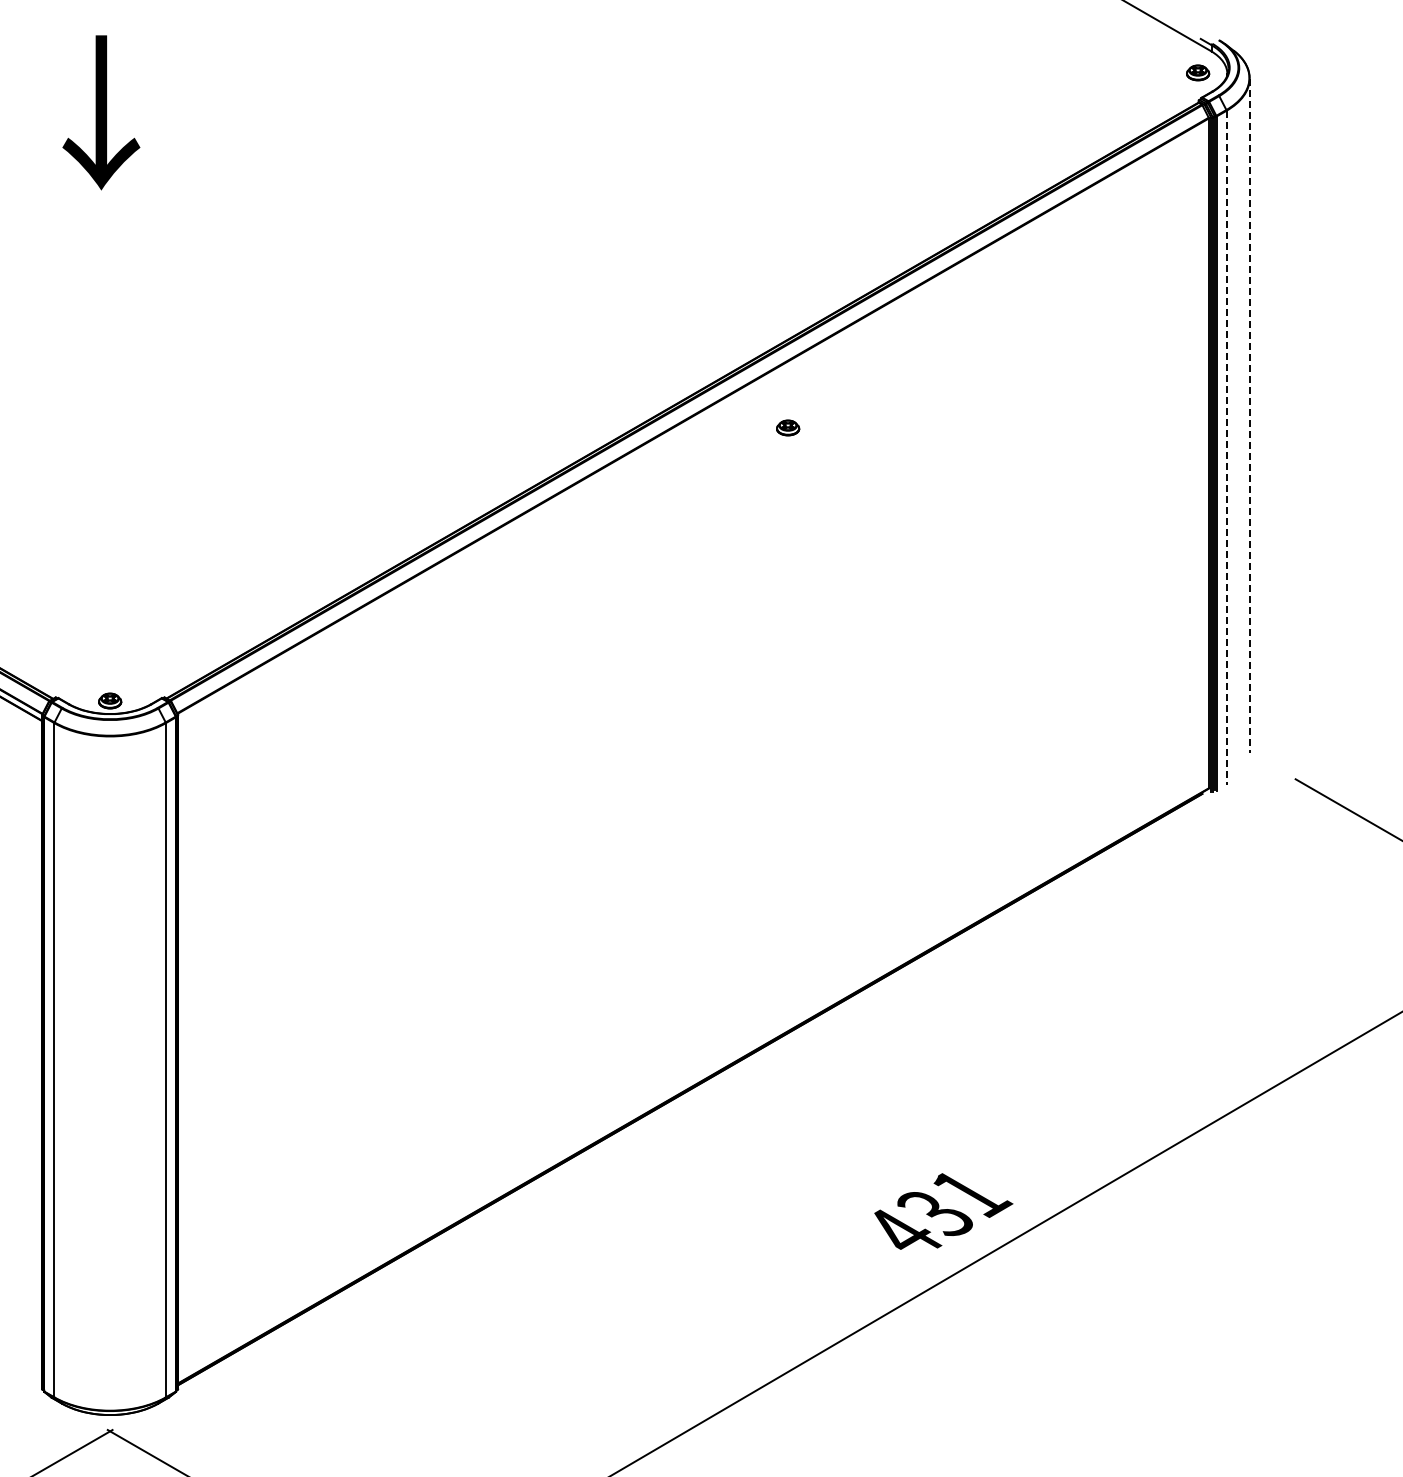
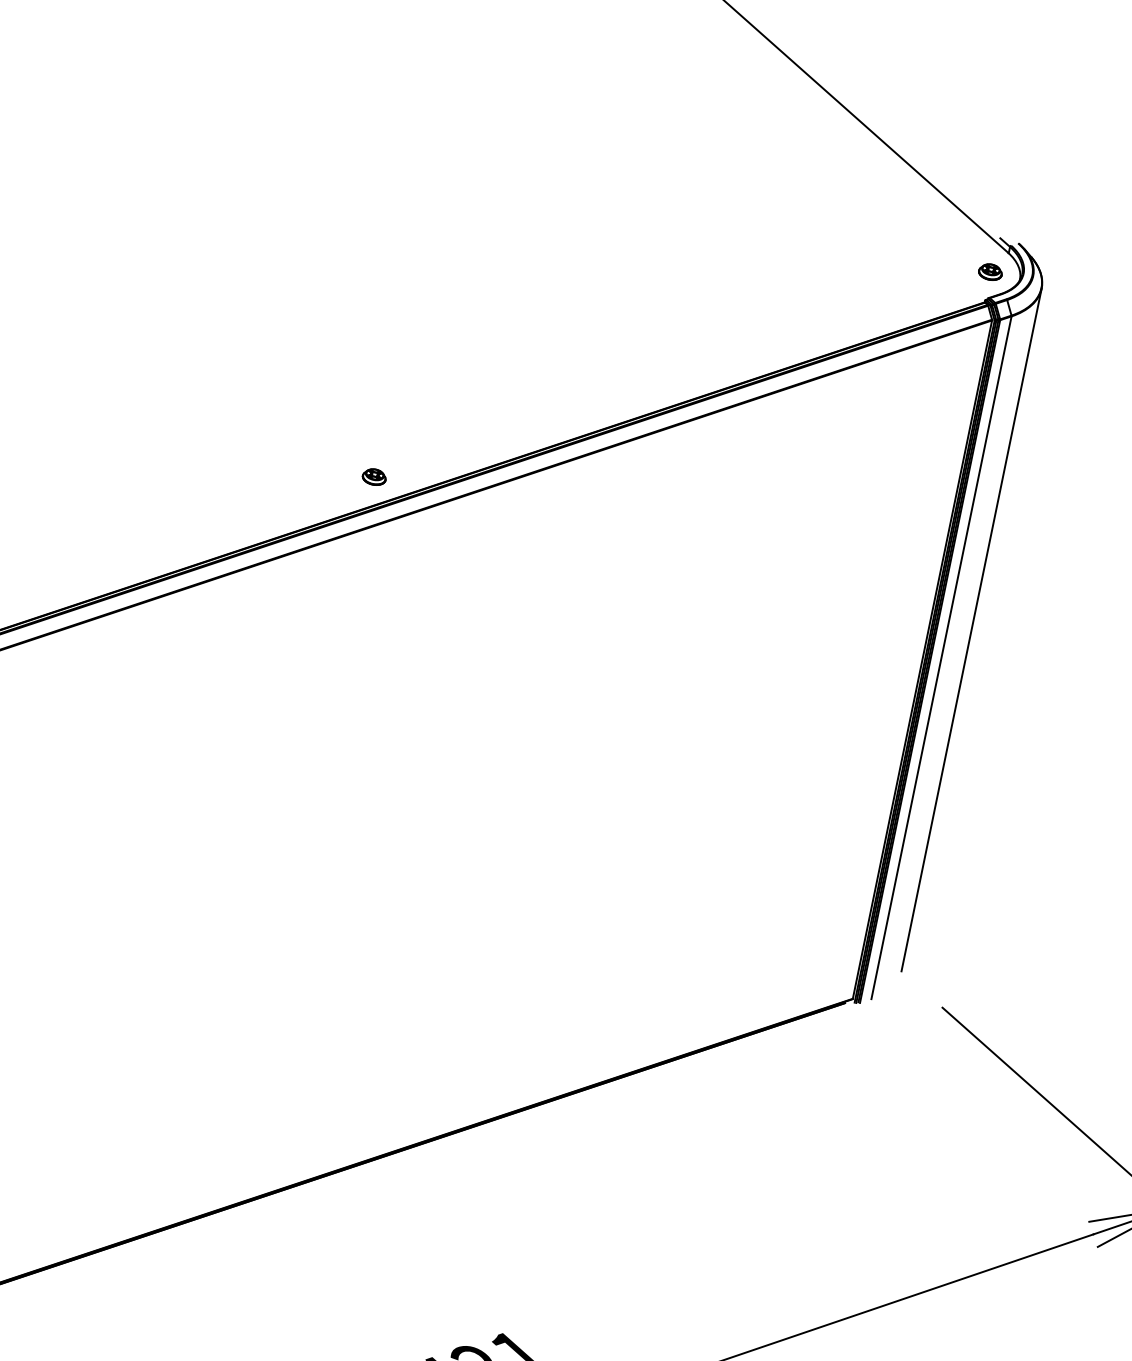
line: (1249, 416) -> (971, 630), dashed -> solid
part: (788, 427) -> (374, 476), moved
line: (1226, 448) -> (941, 658), dashed -> solid

